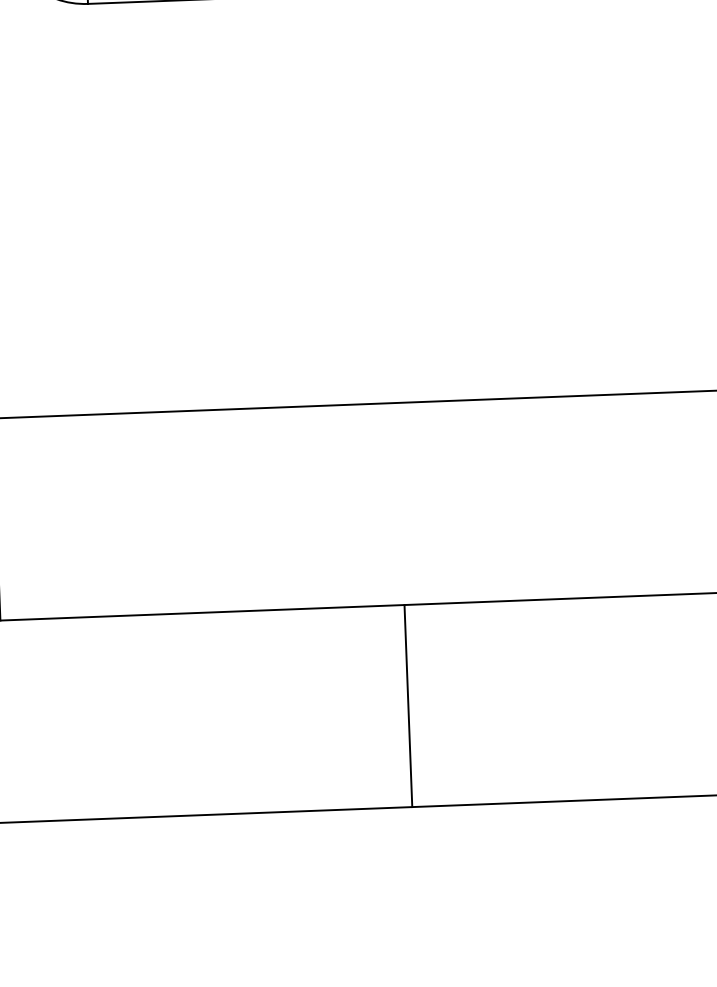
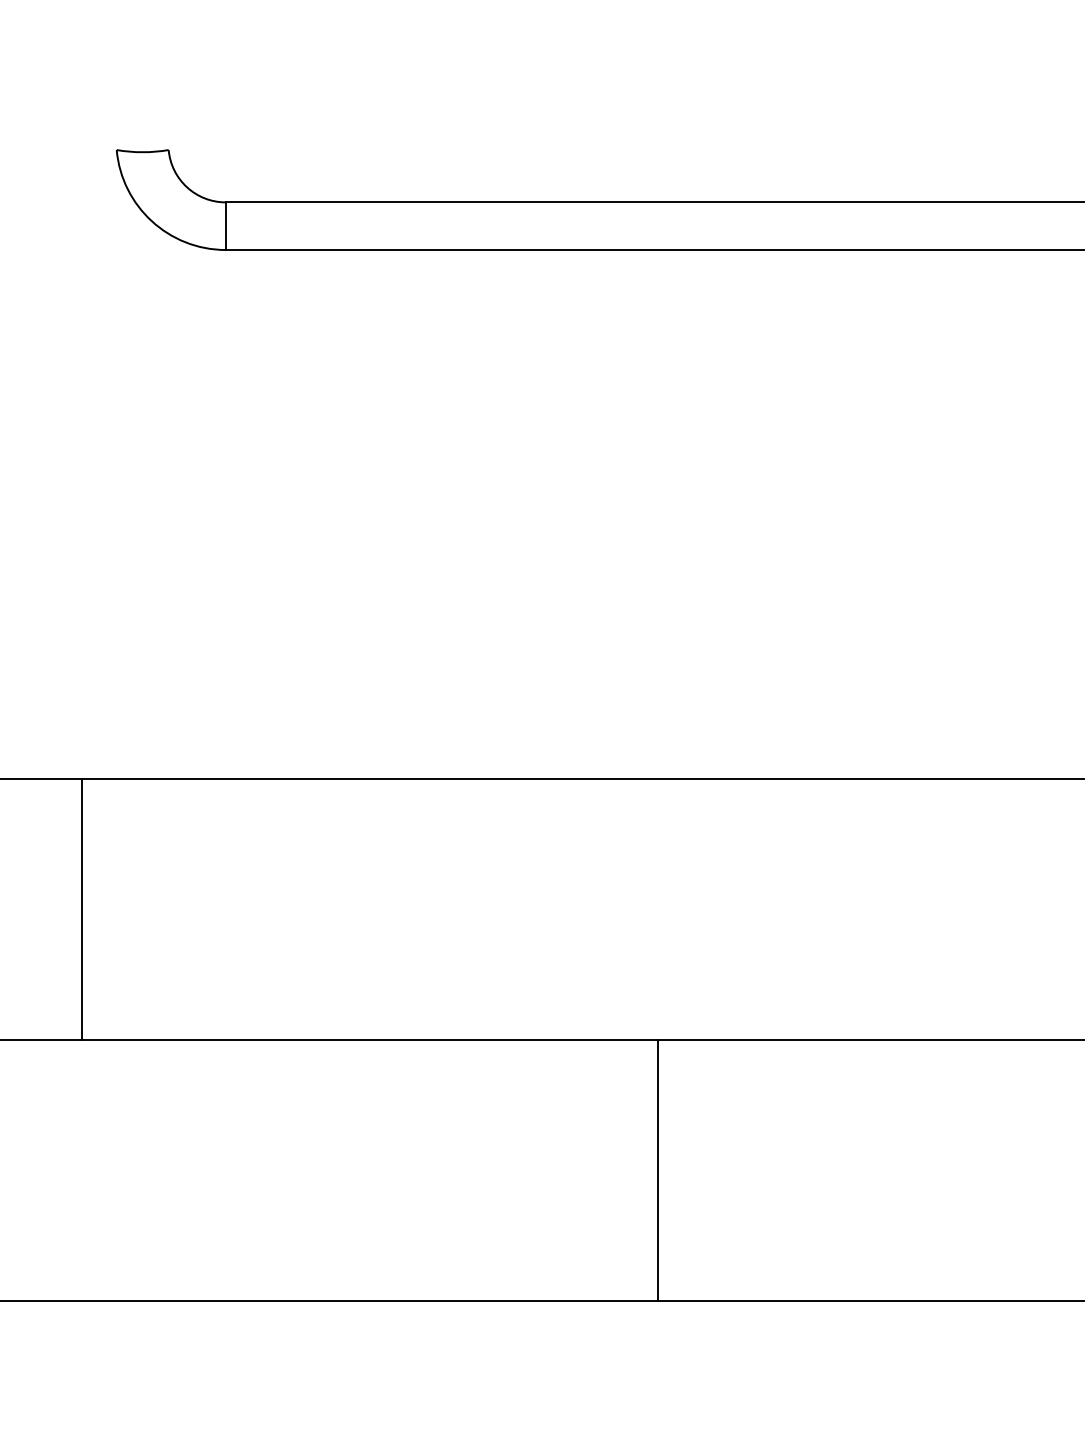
line: (408, 706) -> (657, 1170), moved

